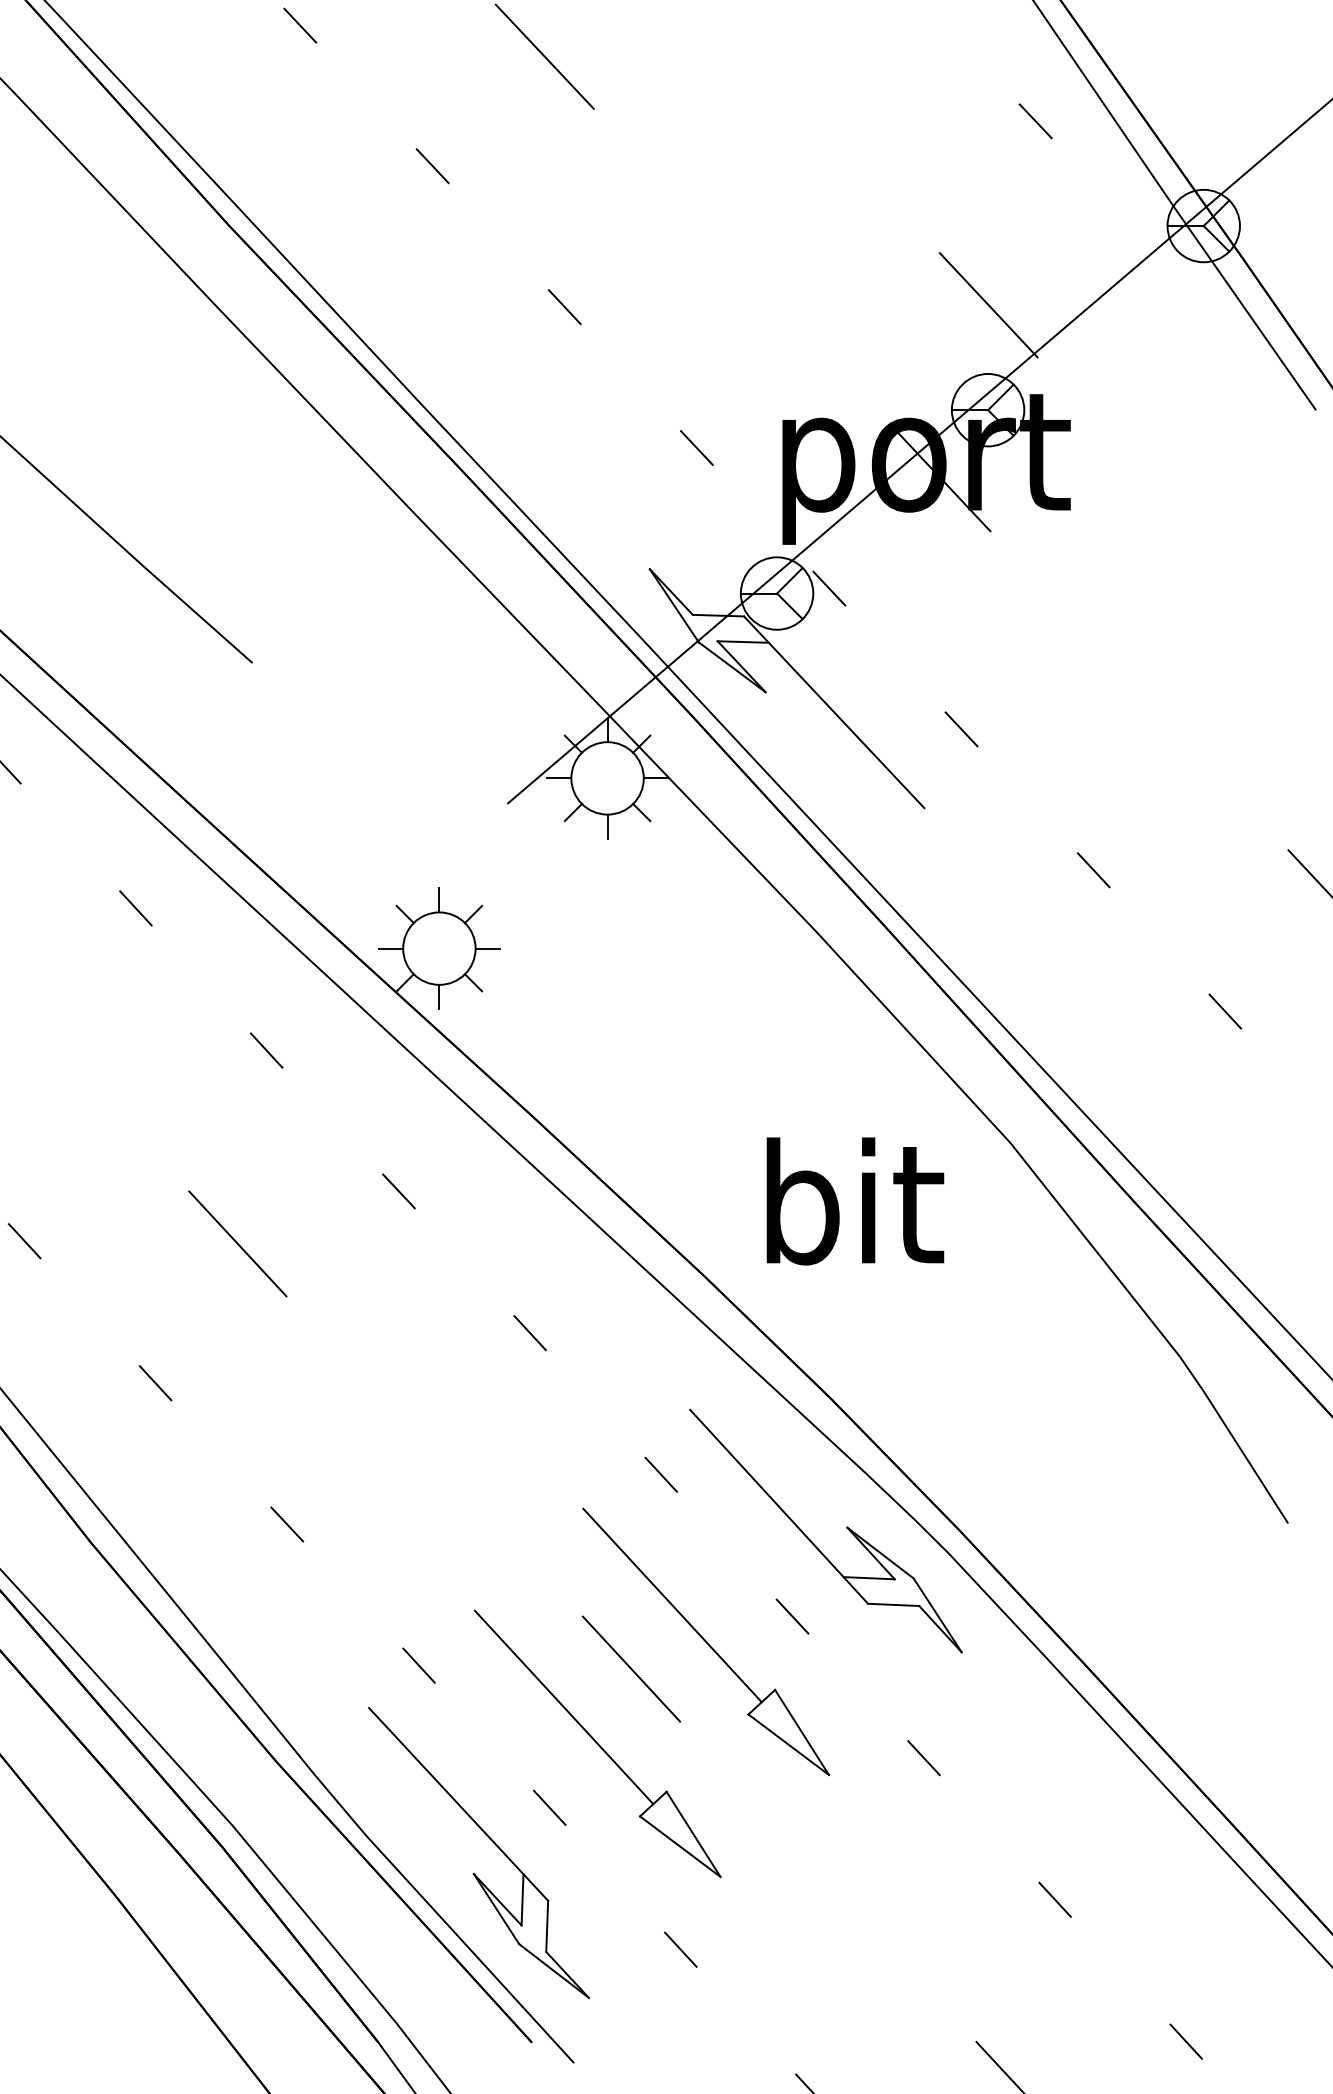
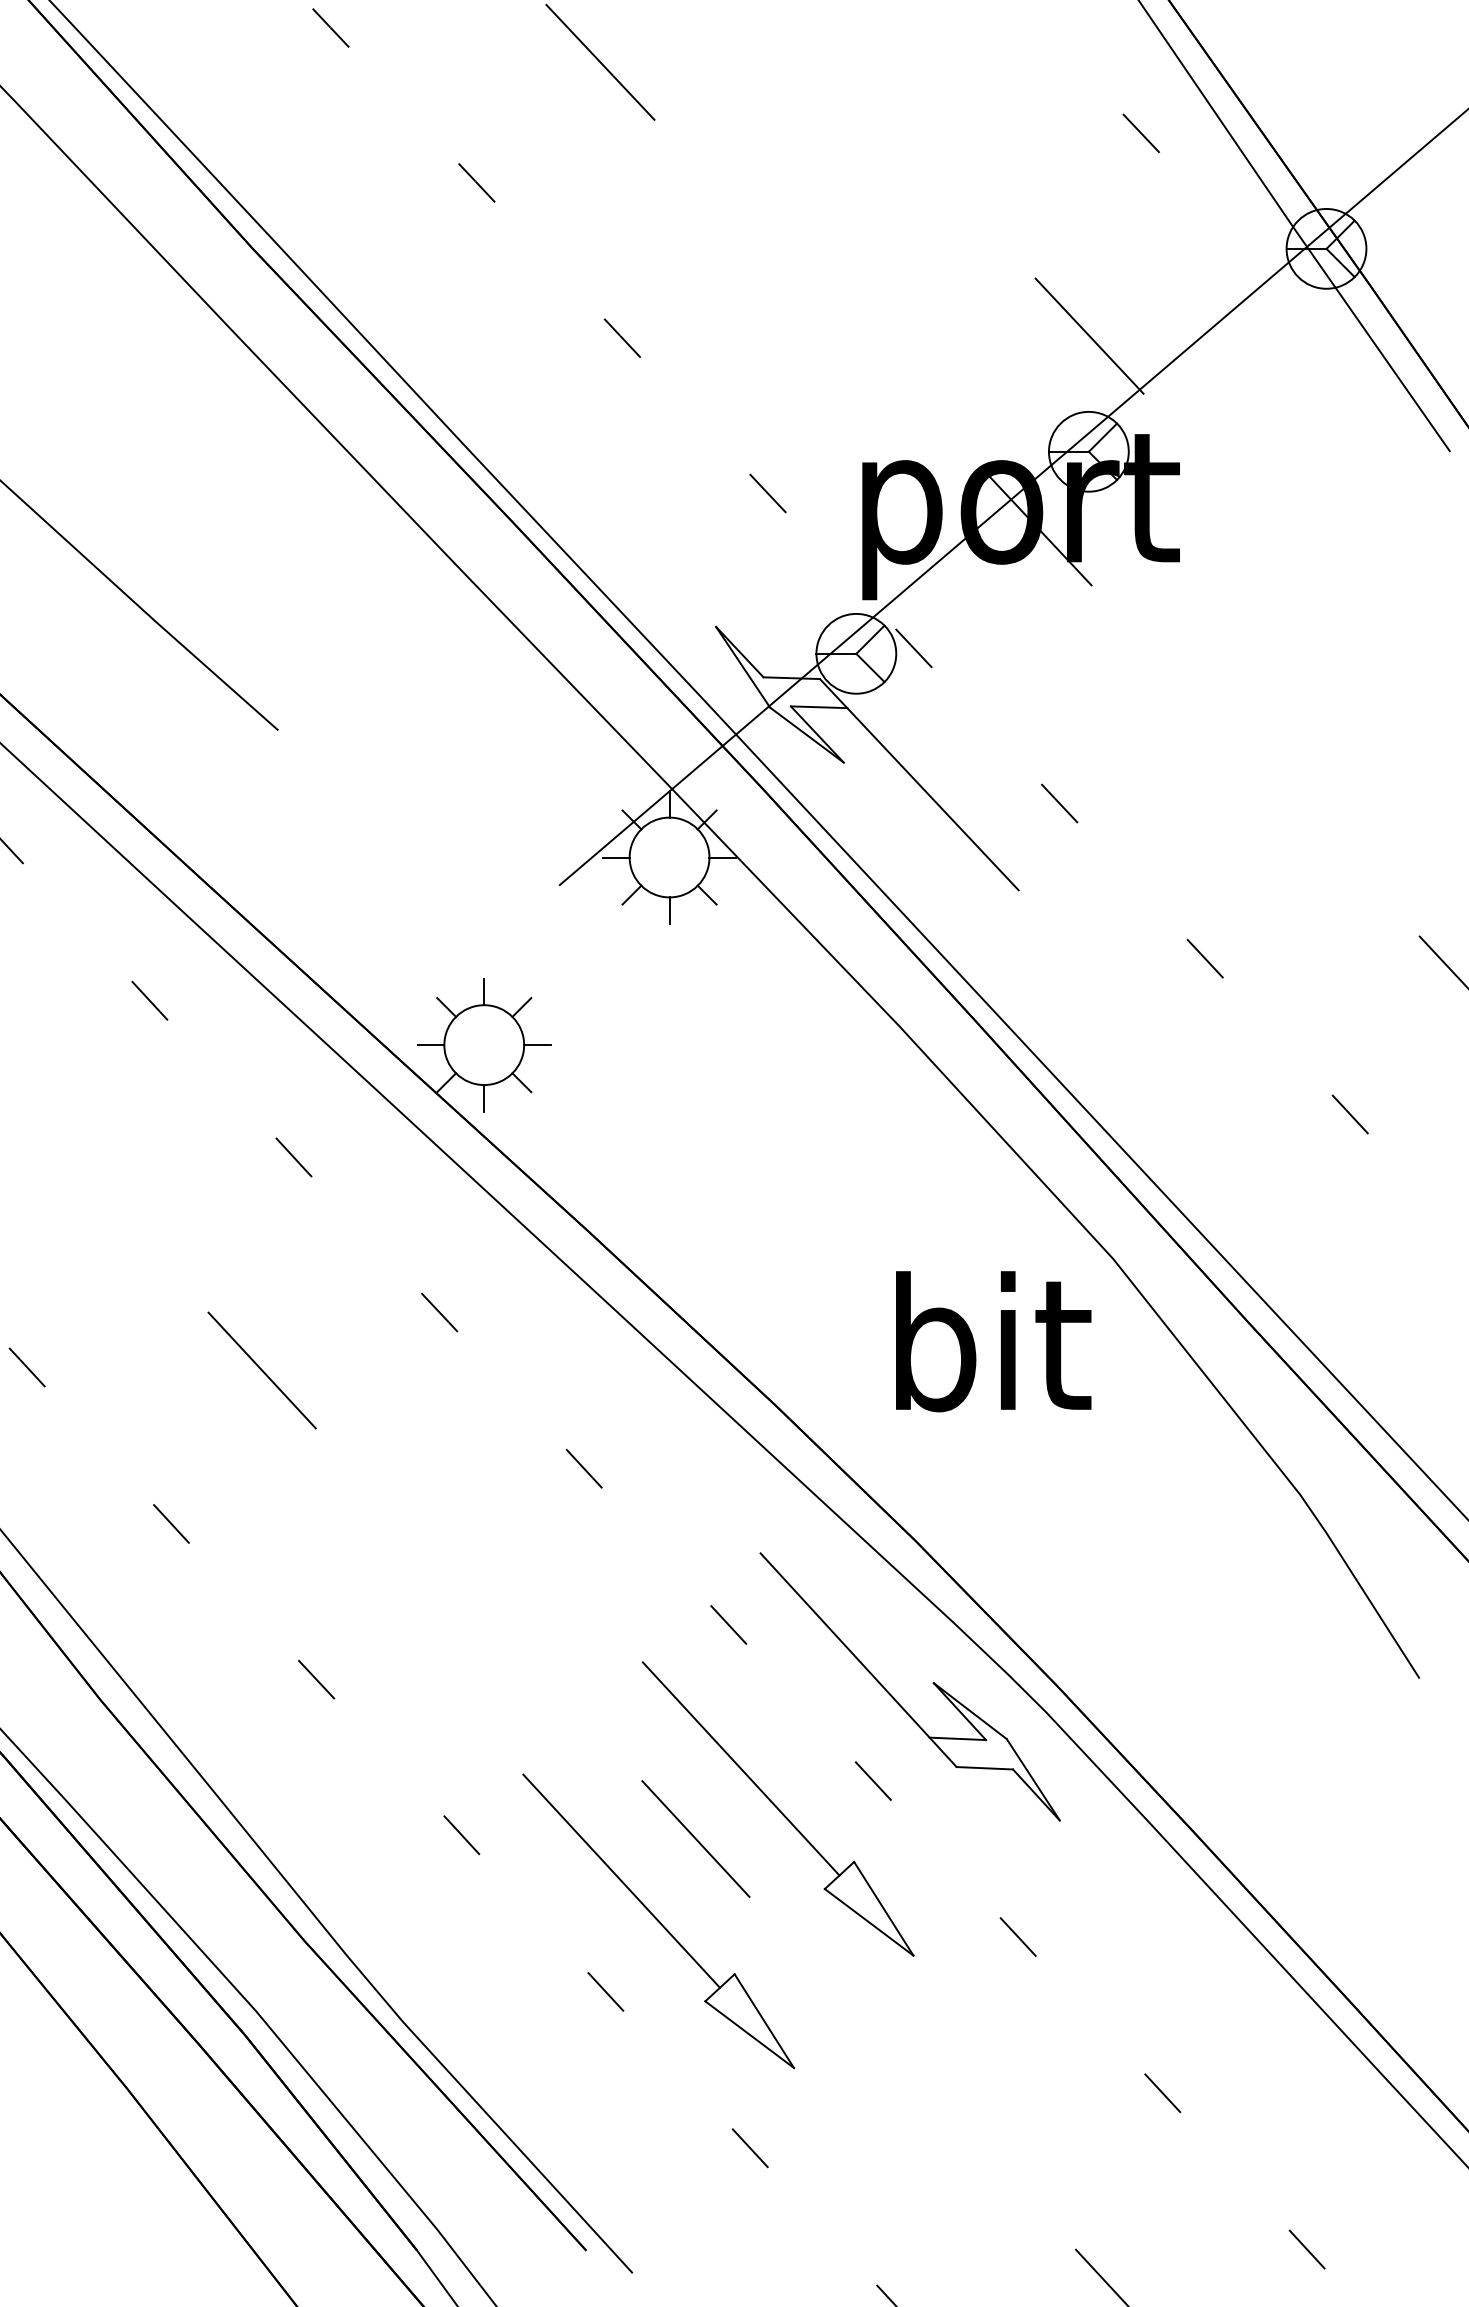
text: (855, 1201) -> (993, 1341), moved
part: (490, 1840) -> (540, 2027), removed

